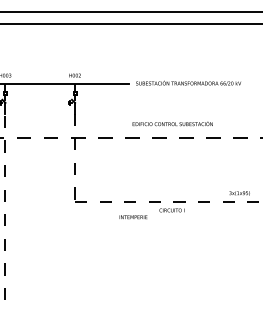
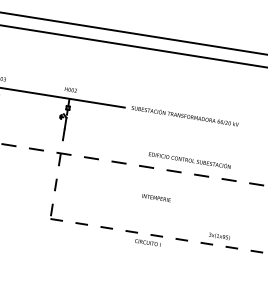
text: (172, 123) -> (189, 159), moved
text: (133, 217) -> (156, 198), moved

